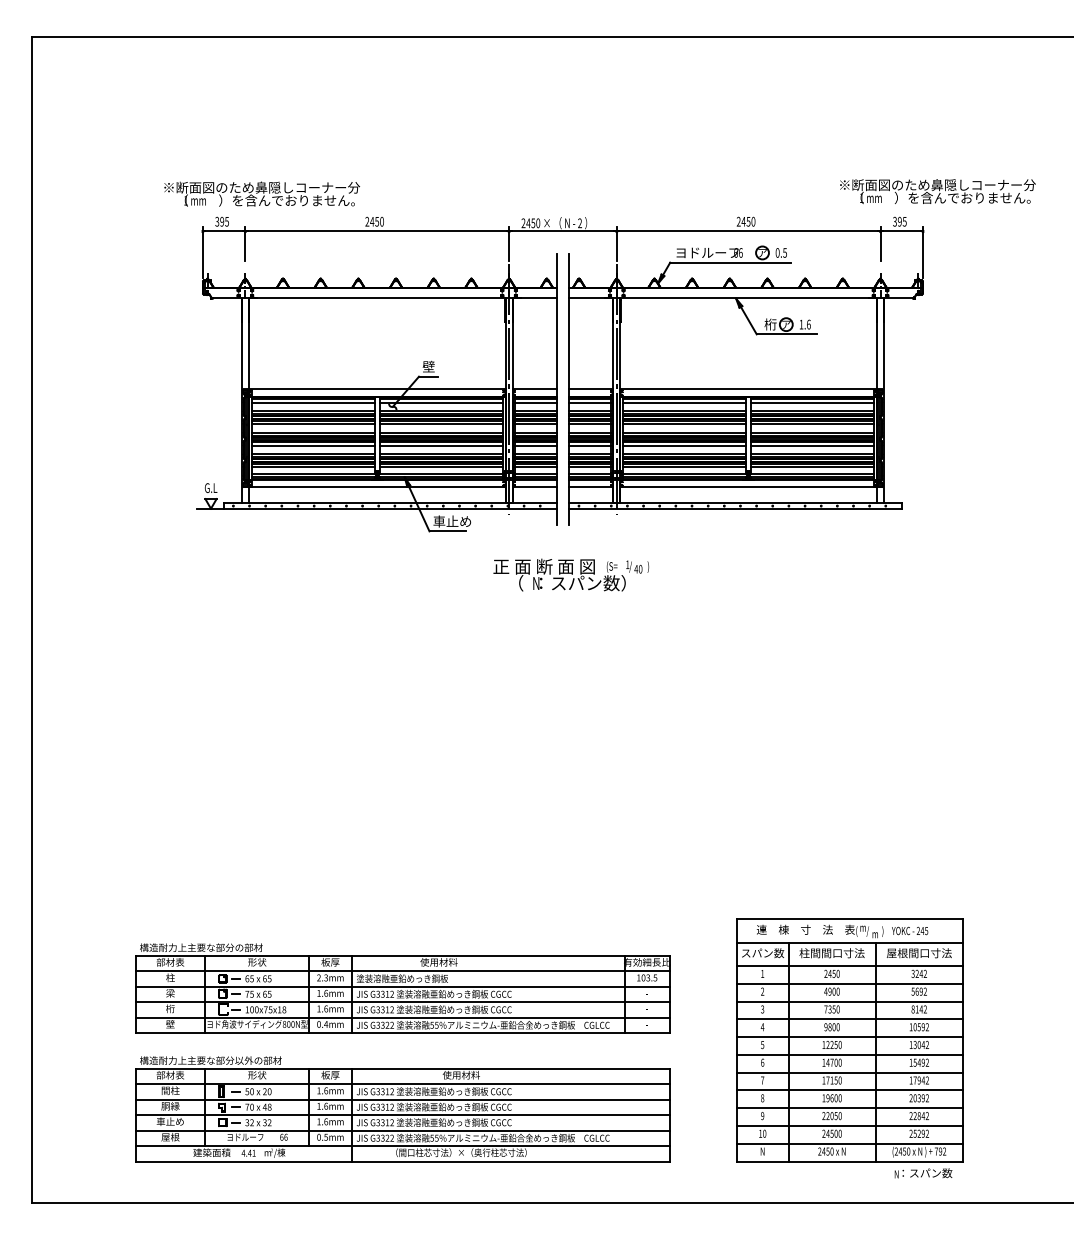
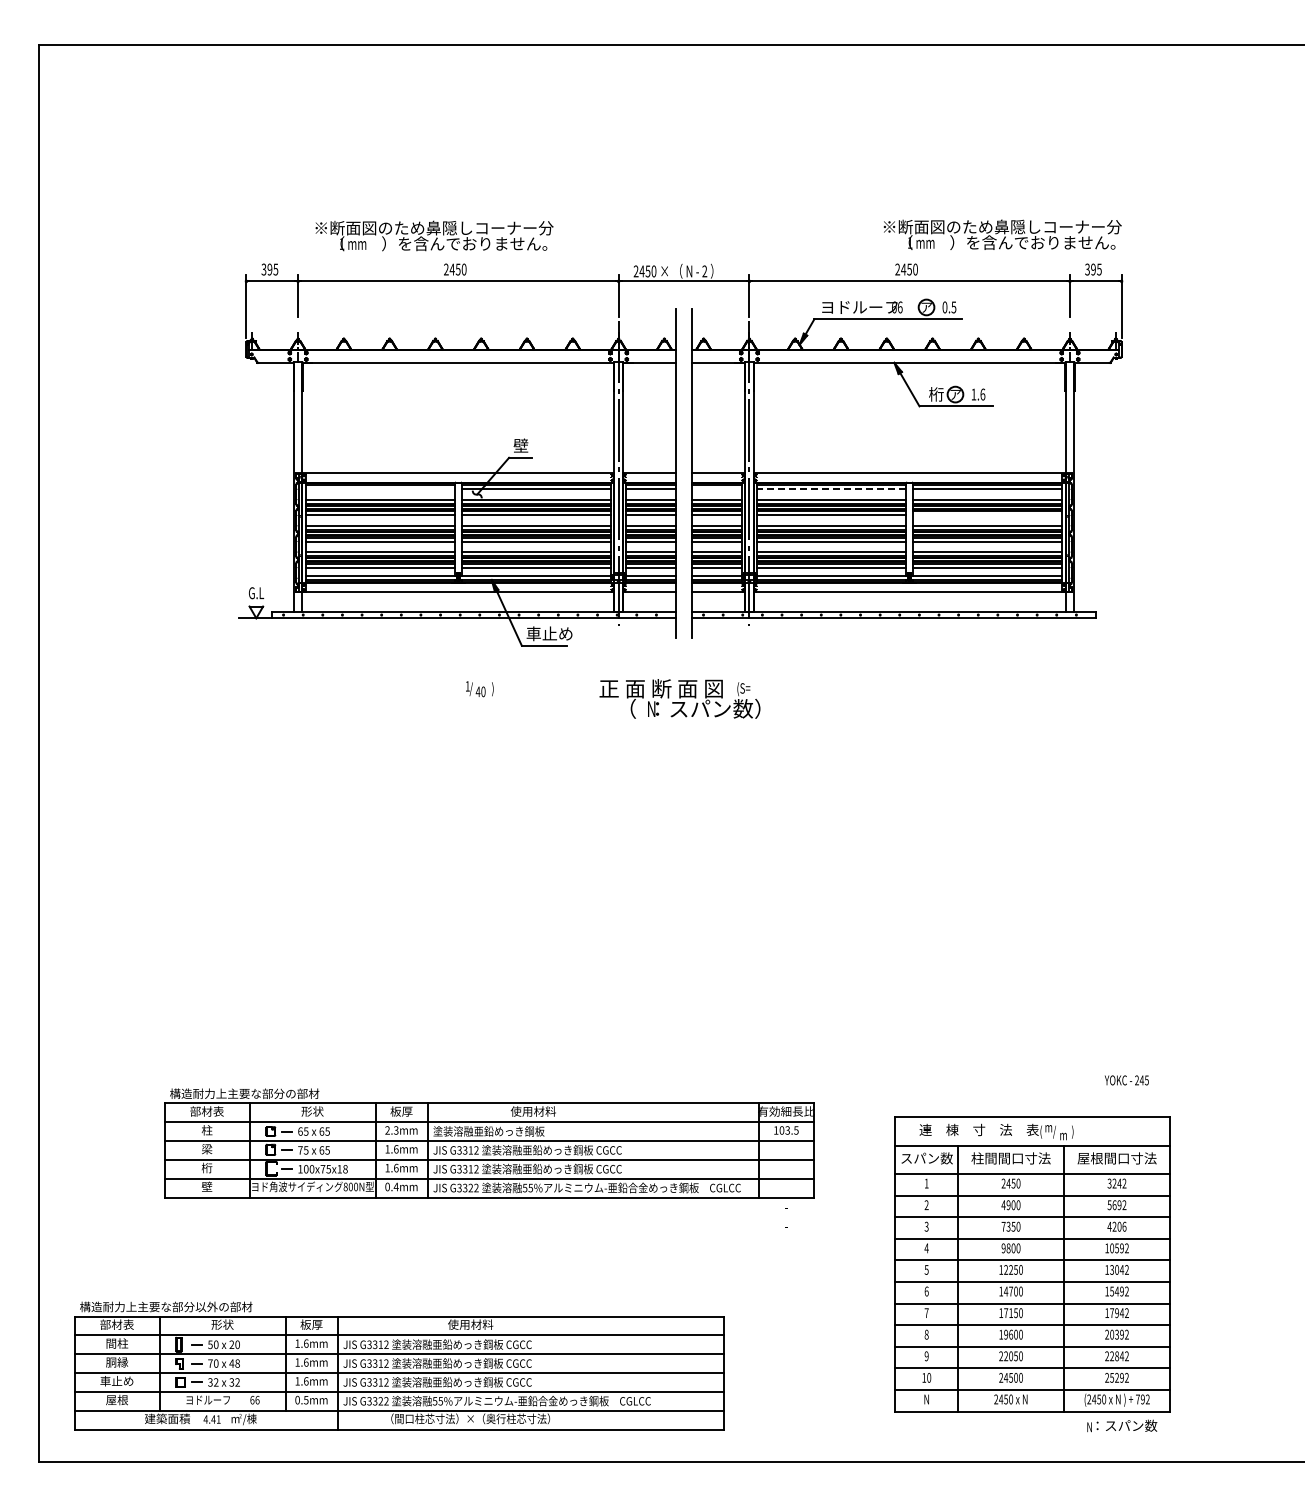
text: (937, 191) -> (1002, 234), moved
text: (262, 193) -> (434, 235), moved
line: (313, 402) -> (380, 489), removed
line: (589, 402) -> (716, 489), removed
line: (684, 402) -> (831, 489), solid -> dashed
line: (812, 424) -> (987, 515), removed
text: (637, 567) -> (479, 689), moved
text: (909, 931) -> (1126, 1080), moved
part: (402, 988) -> (489, 1143), moved
text: (918, 1009) -> (1116, 1226), 8142 -> 4206
part: (402, 1108) -> (399, 1365), moved

